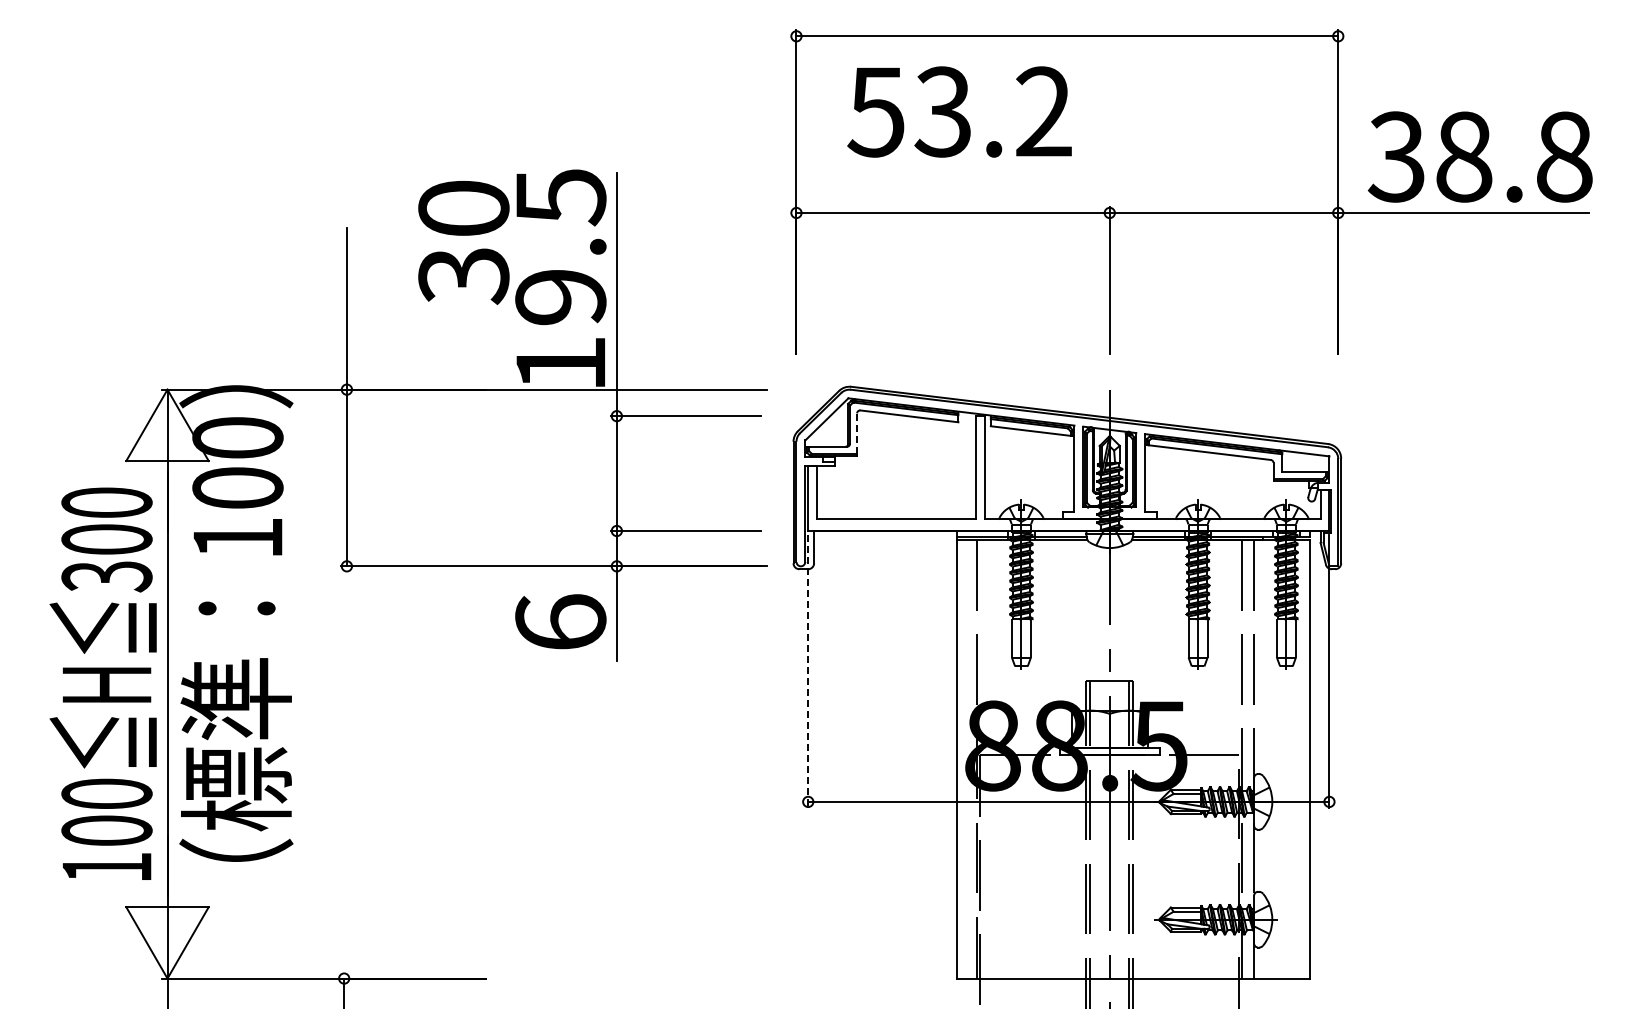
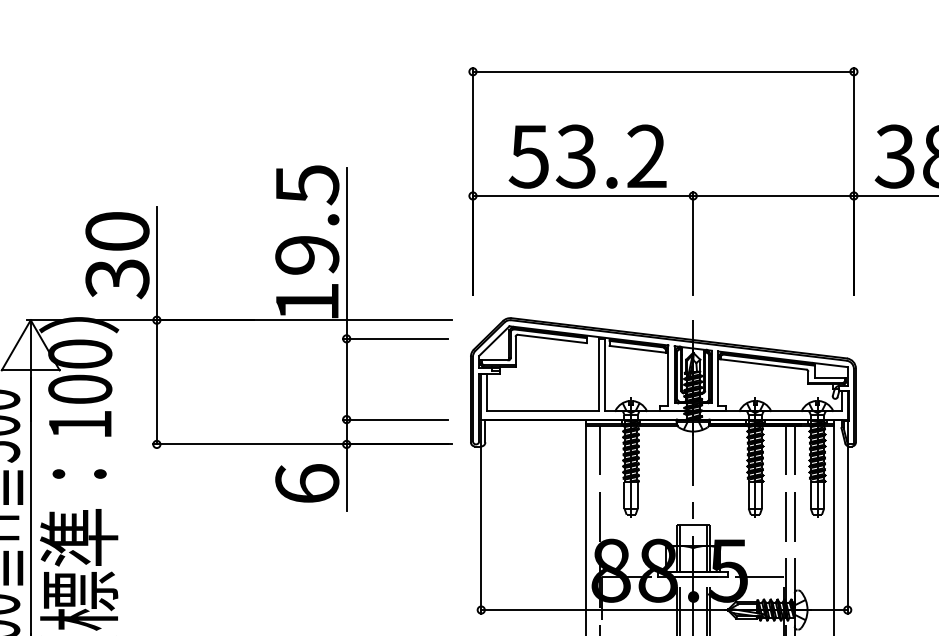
text: (959, 111) -> (587, 156), moved
text: (463, 242) -> (117, 255), moved
line: (857, 433) -> (515, 351), dashed -> solid
line: (808, 671) -> (481, 518), dashed -> solid

